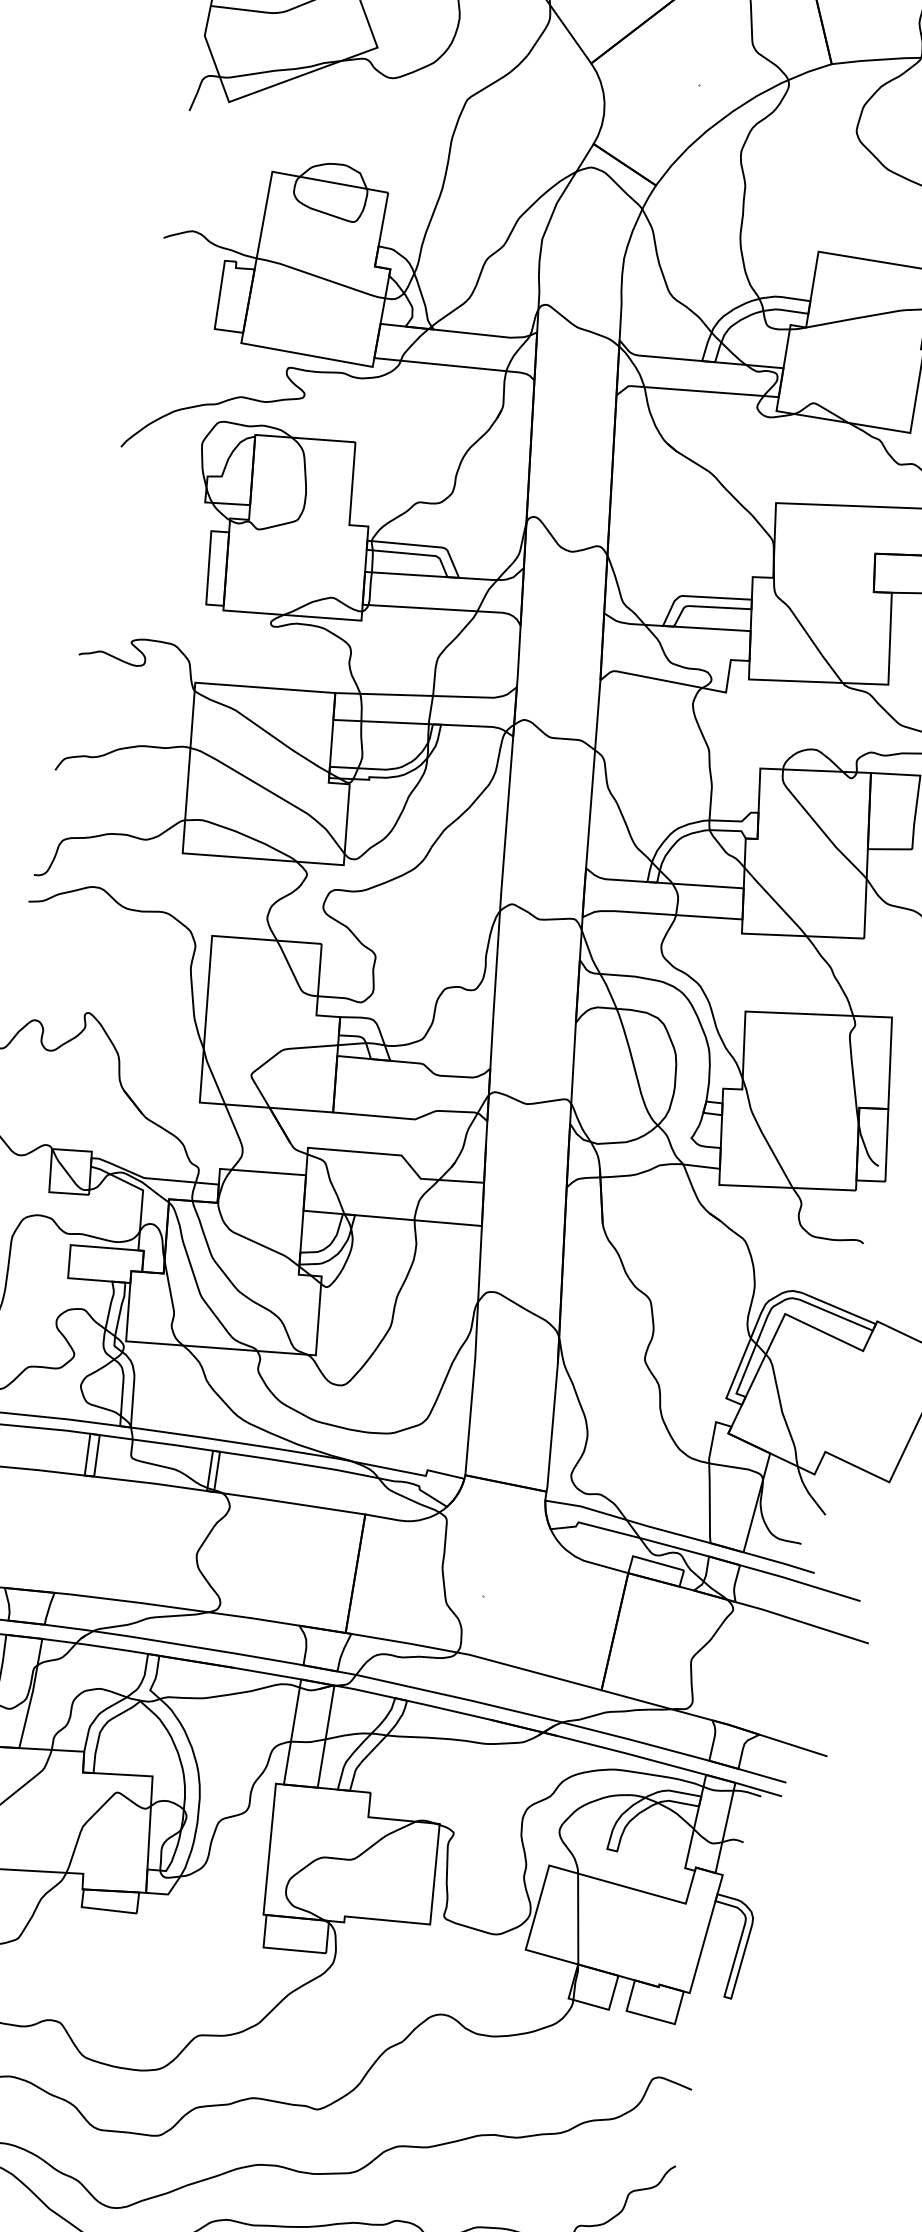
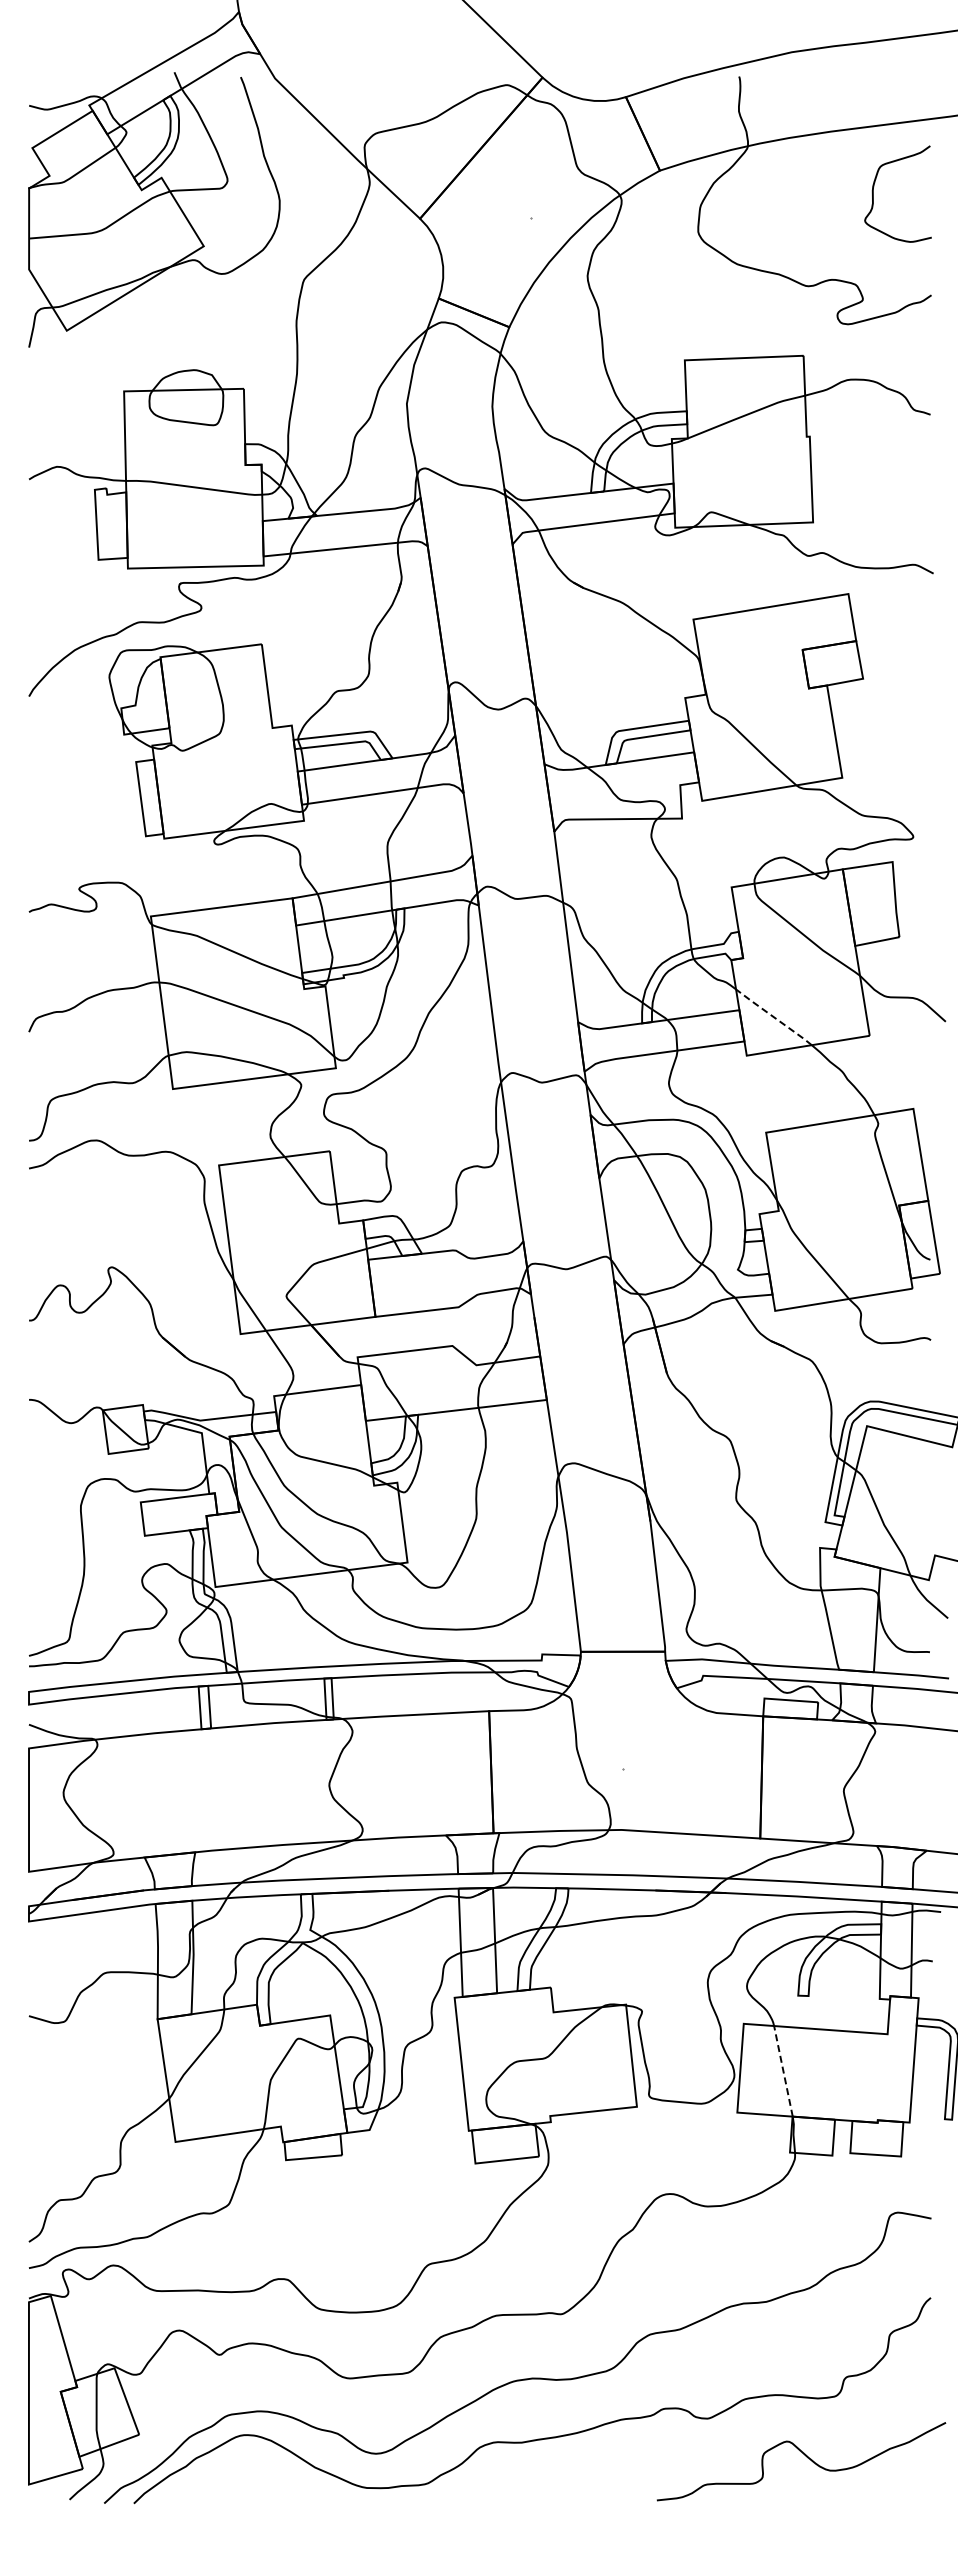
line: (776, 902) -> (774, 1017), solid -> dashed
line: (578, 1918) -> (783, 2070), solid -> dashed

